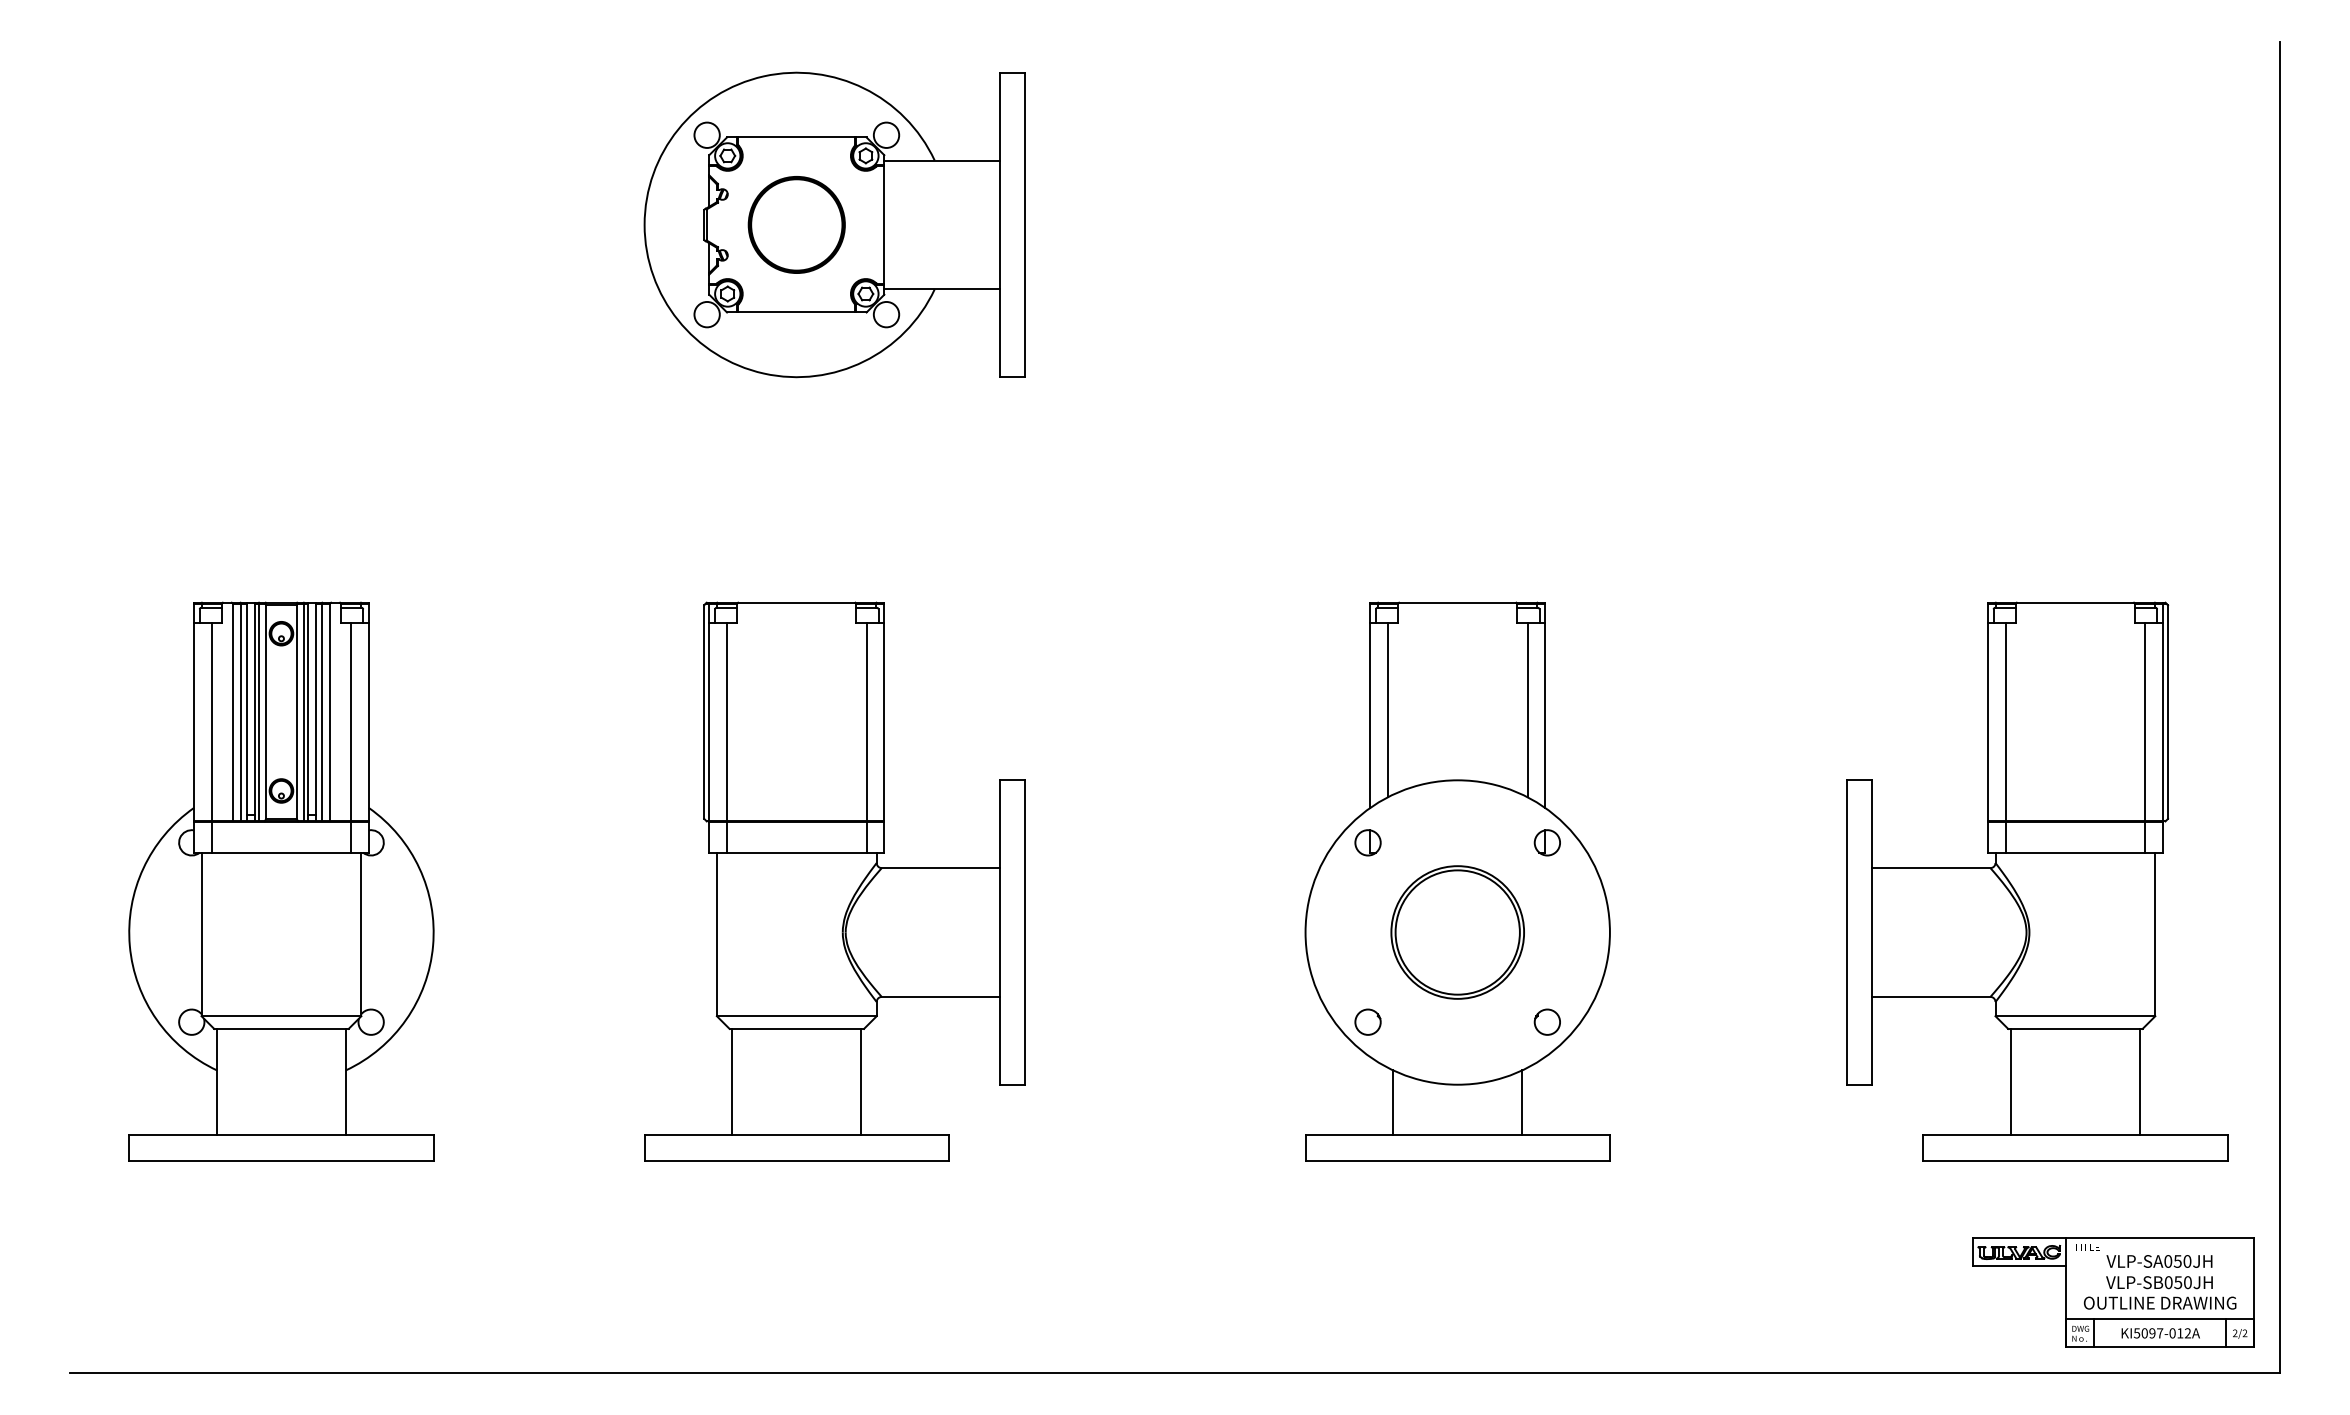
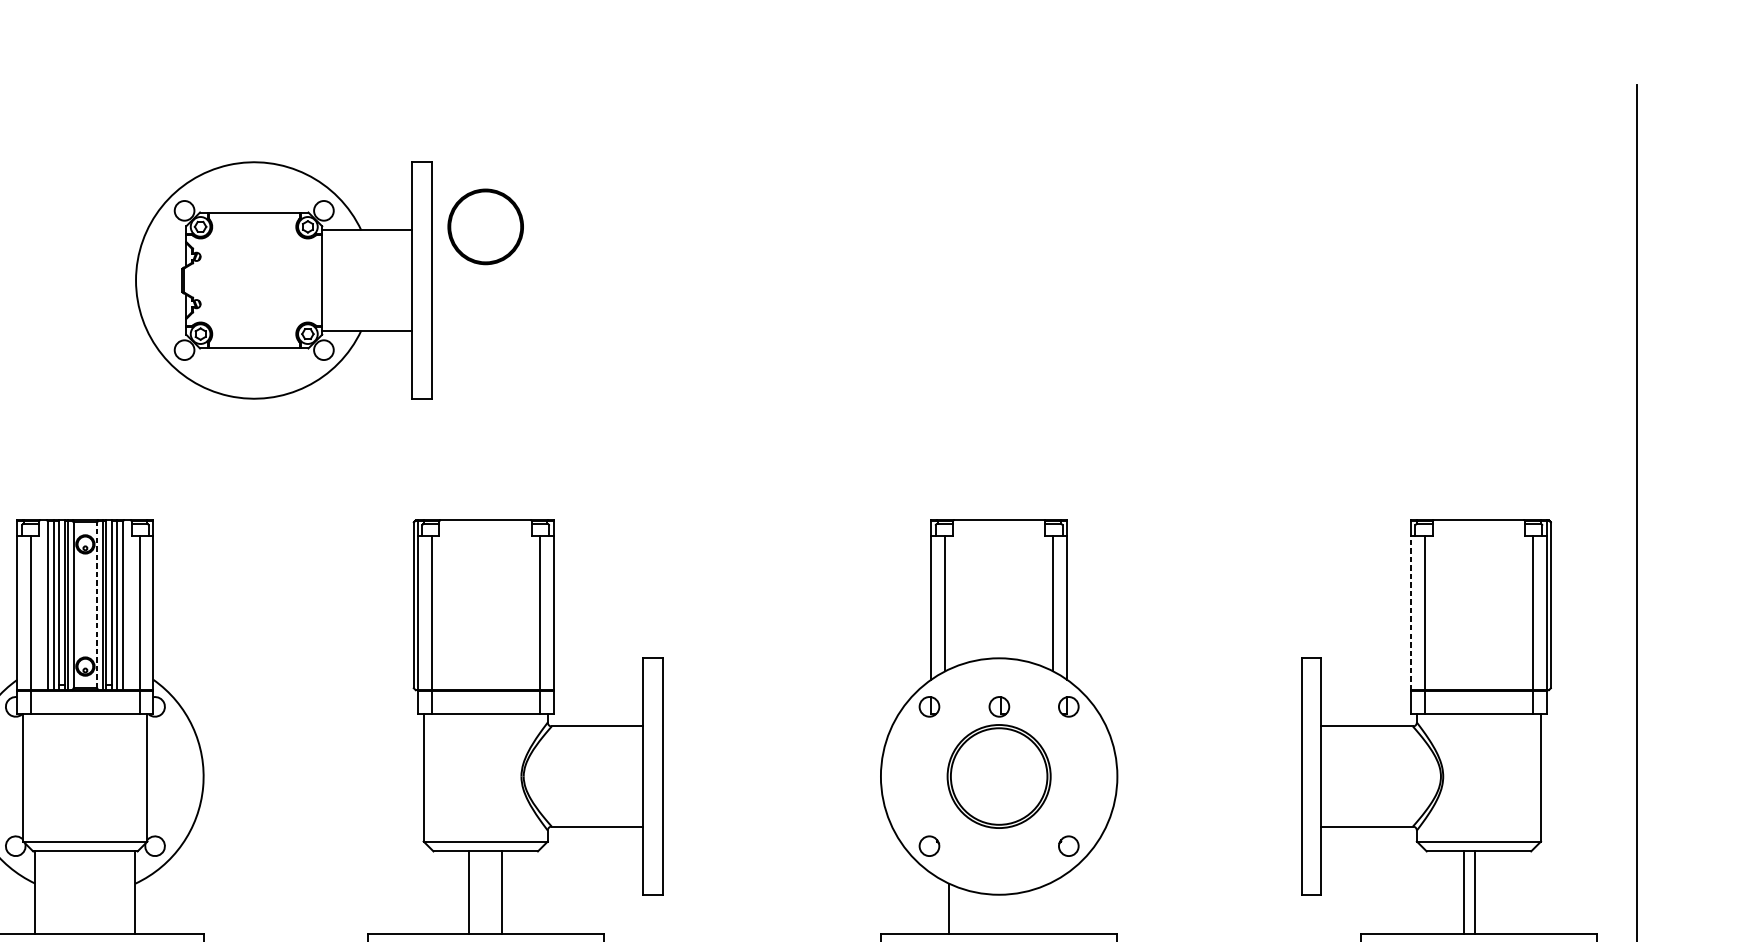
part: (834, 224) -> (283, 280), moved
line: (296, 712) -> (97, 605), solid -> dashed
line: (1987, 721) -> (1410, 612), solid -> dashed
part: (1457, 842) -> (998, 706), added
line: (732, 1081) -> (469, 892), moved
line: (861, 1081) -> (502, 892), moved
line: (2010, 1081) -> (1463, 892), moved
line: (2139, 1081) -> (1475, 892), moved
line: (1522, 1102) -> (1049, 908), removed

